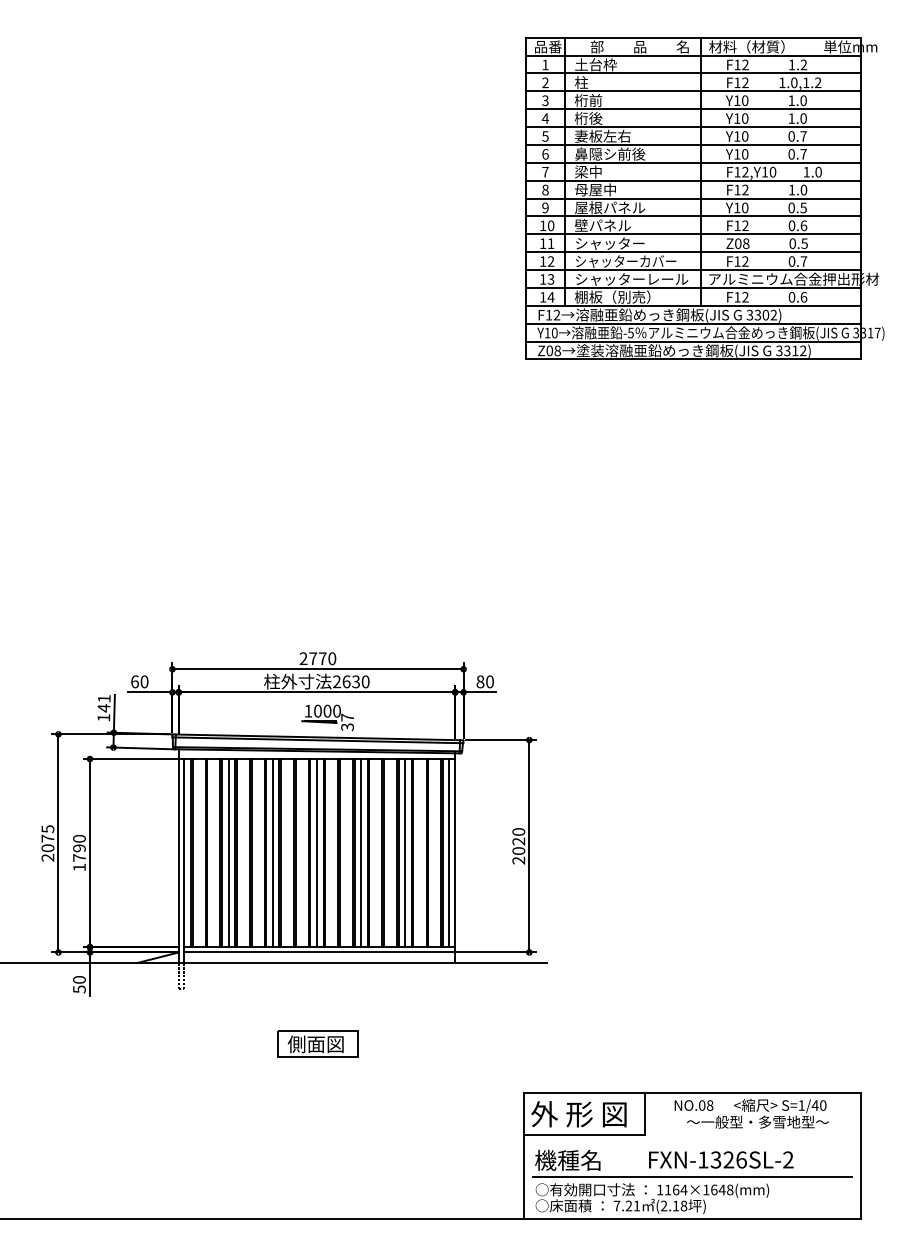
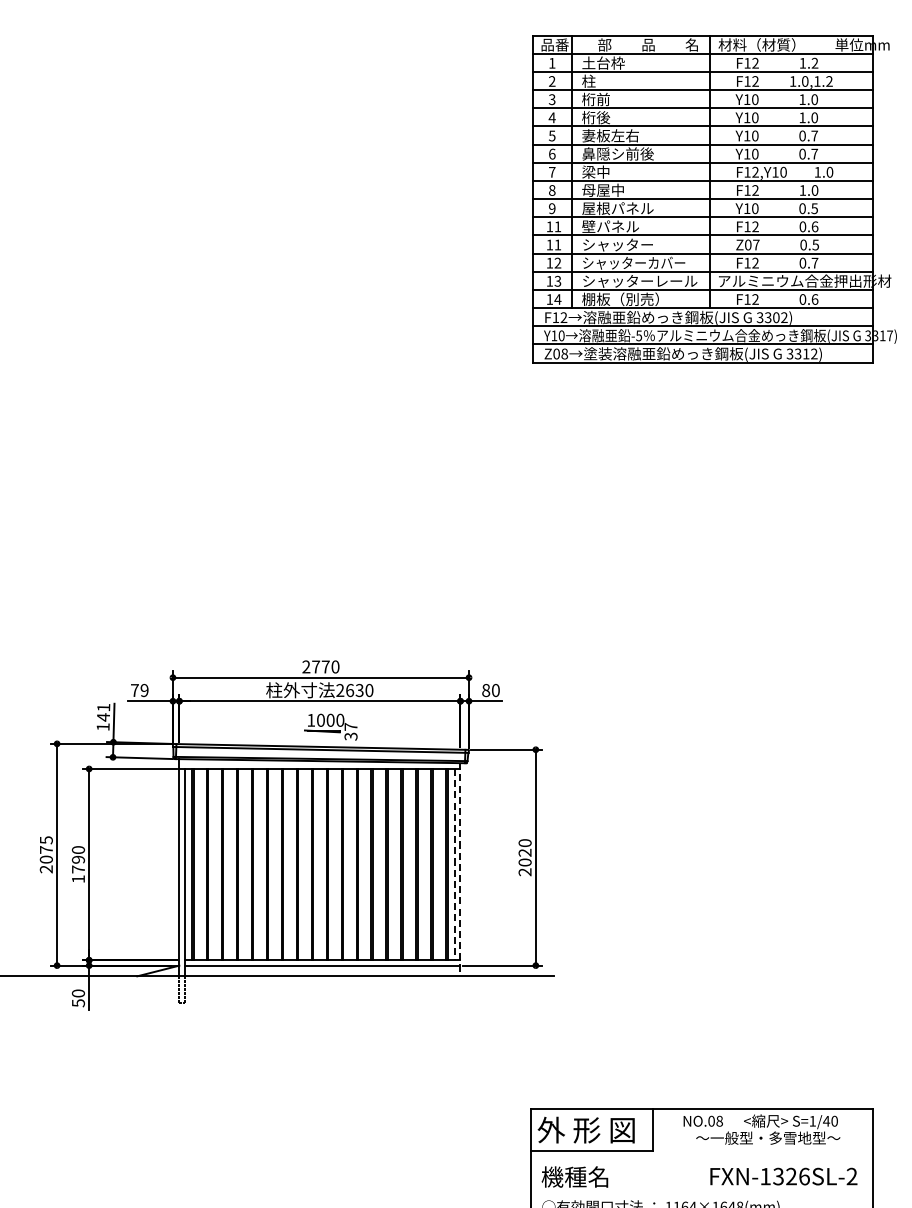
text: (550, 225) -> (557, 226), 10 -> 11
text: (746, 243) -> (756, 244), Z08 -> Z07
text: (139, 681) -> (139, 690), 60 -> 79
line: (228, 853) -> (229, 865), removed
line: (272, 853) -> (274, 865), removed
line: (316, 853) -> (319, 865), removed
line: (361, 853) -> (365, 865), removed
line: (405, 853) -> (409, 865), removed
line: (449, 853) -> (454, 865), solid -> dashed
line: (455, 858) -> (460, 870), solid -> dashed
part: (317, 1043) -> (320, 1058), removed
text: (721, 1159) -> (784, 1176), moved
line: (692, 1177) -> (701, 1194), removed

